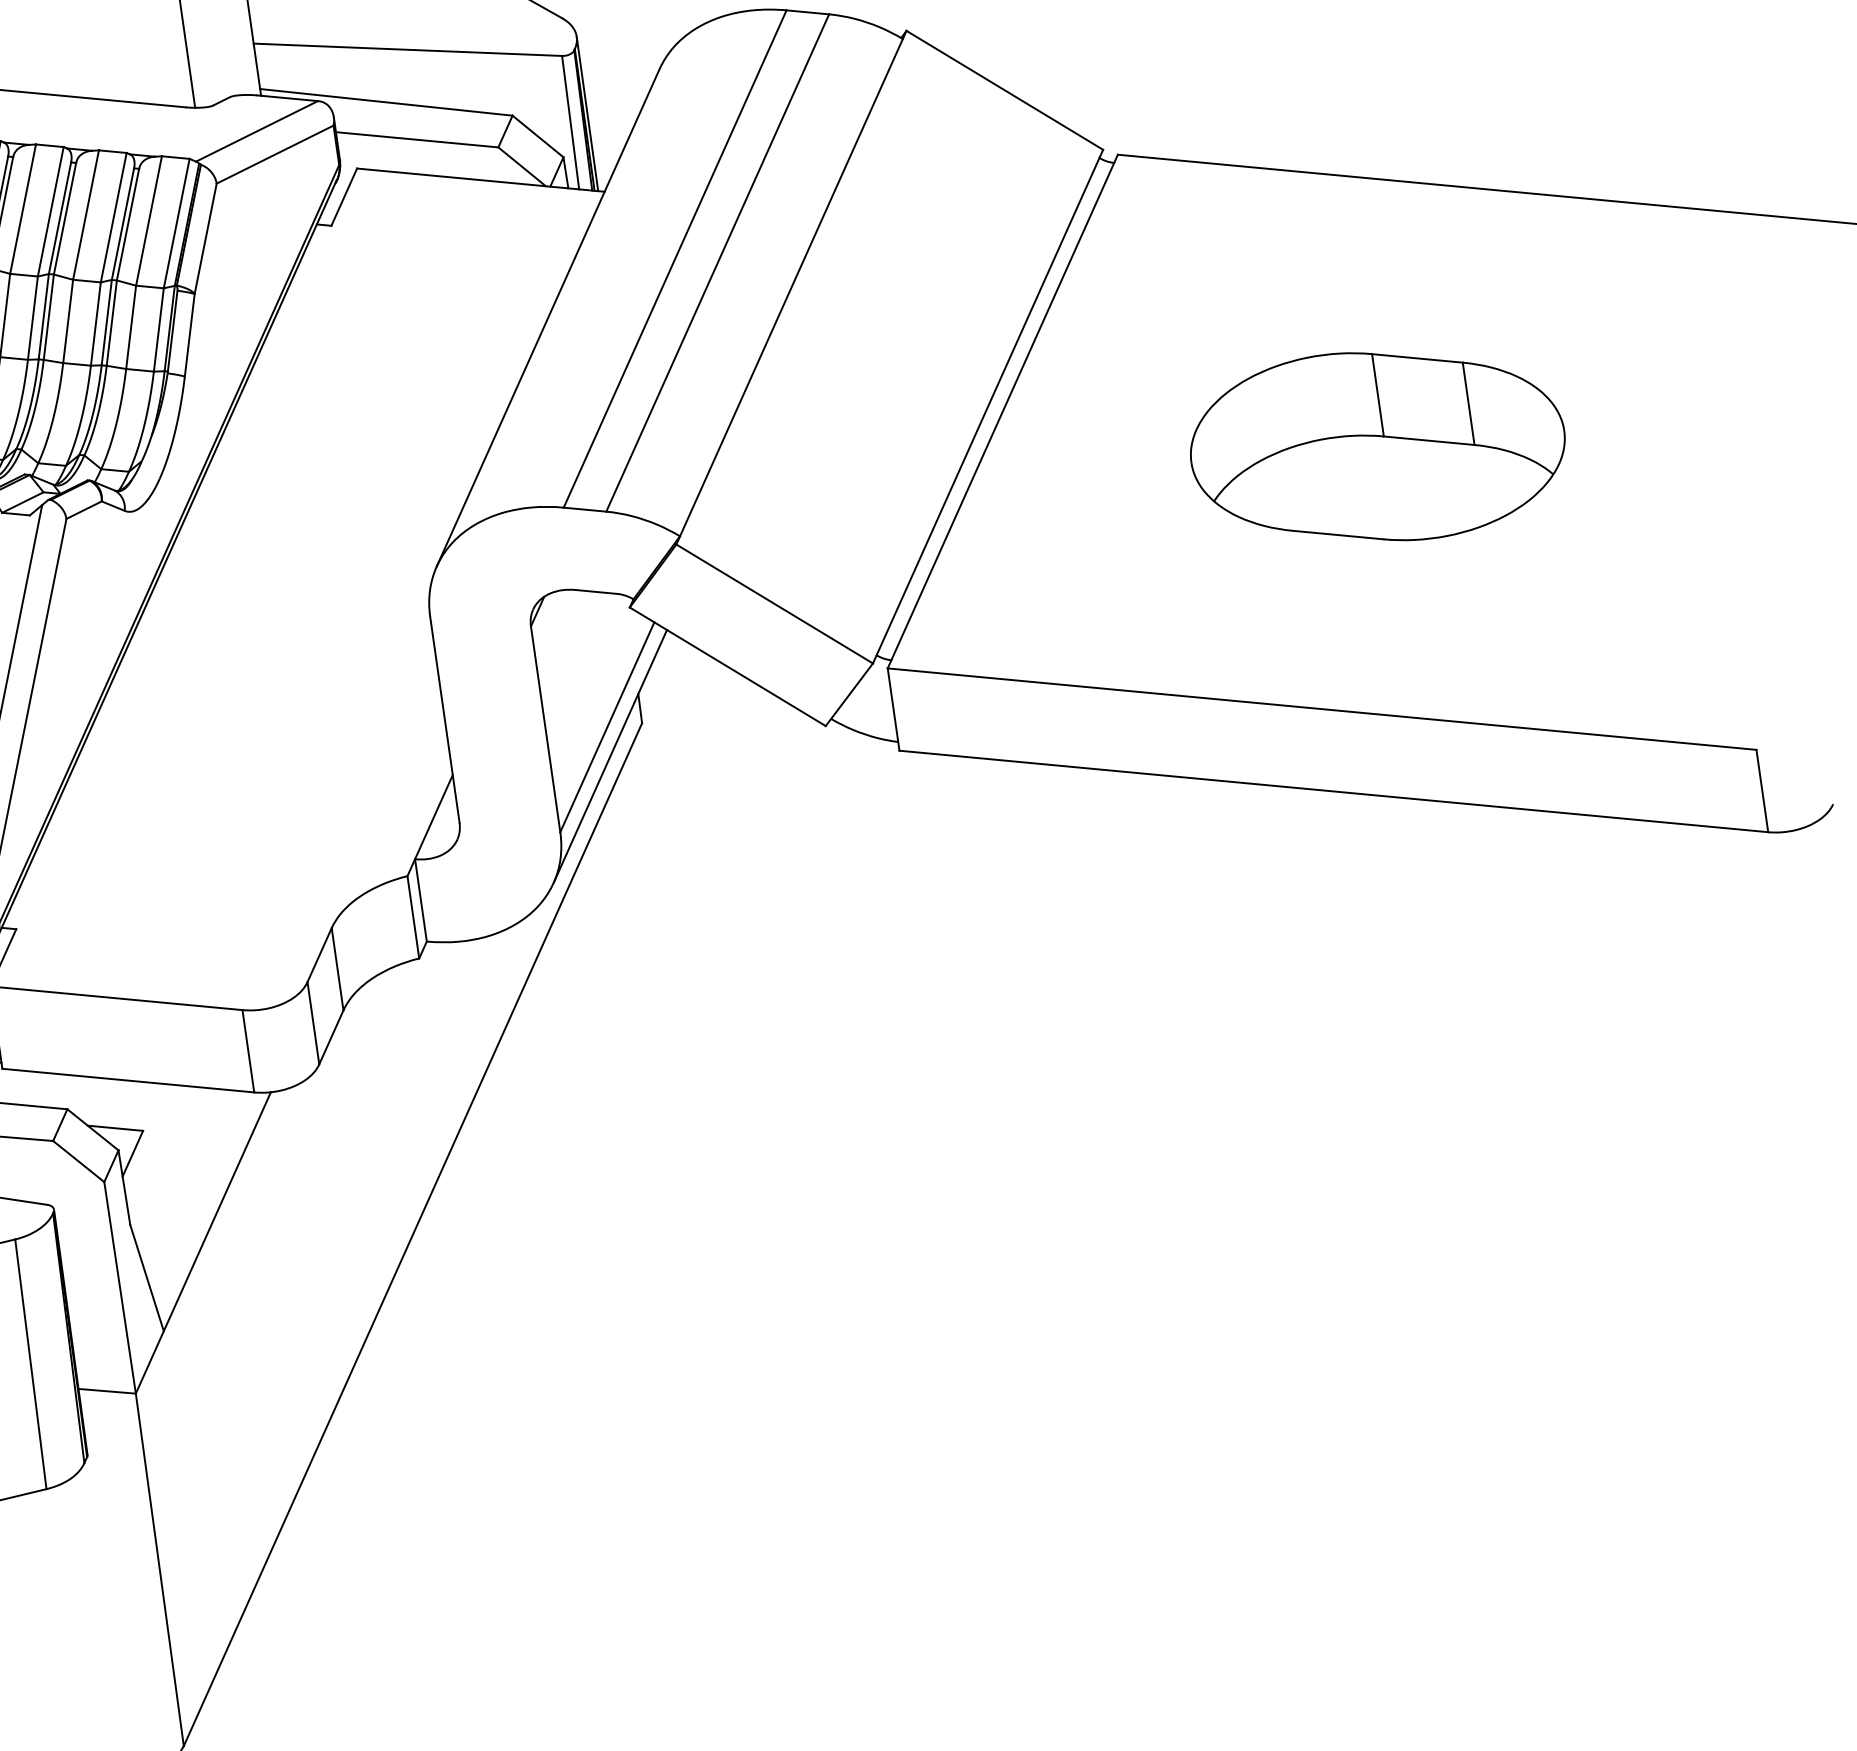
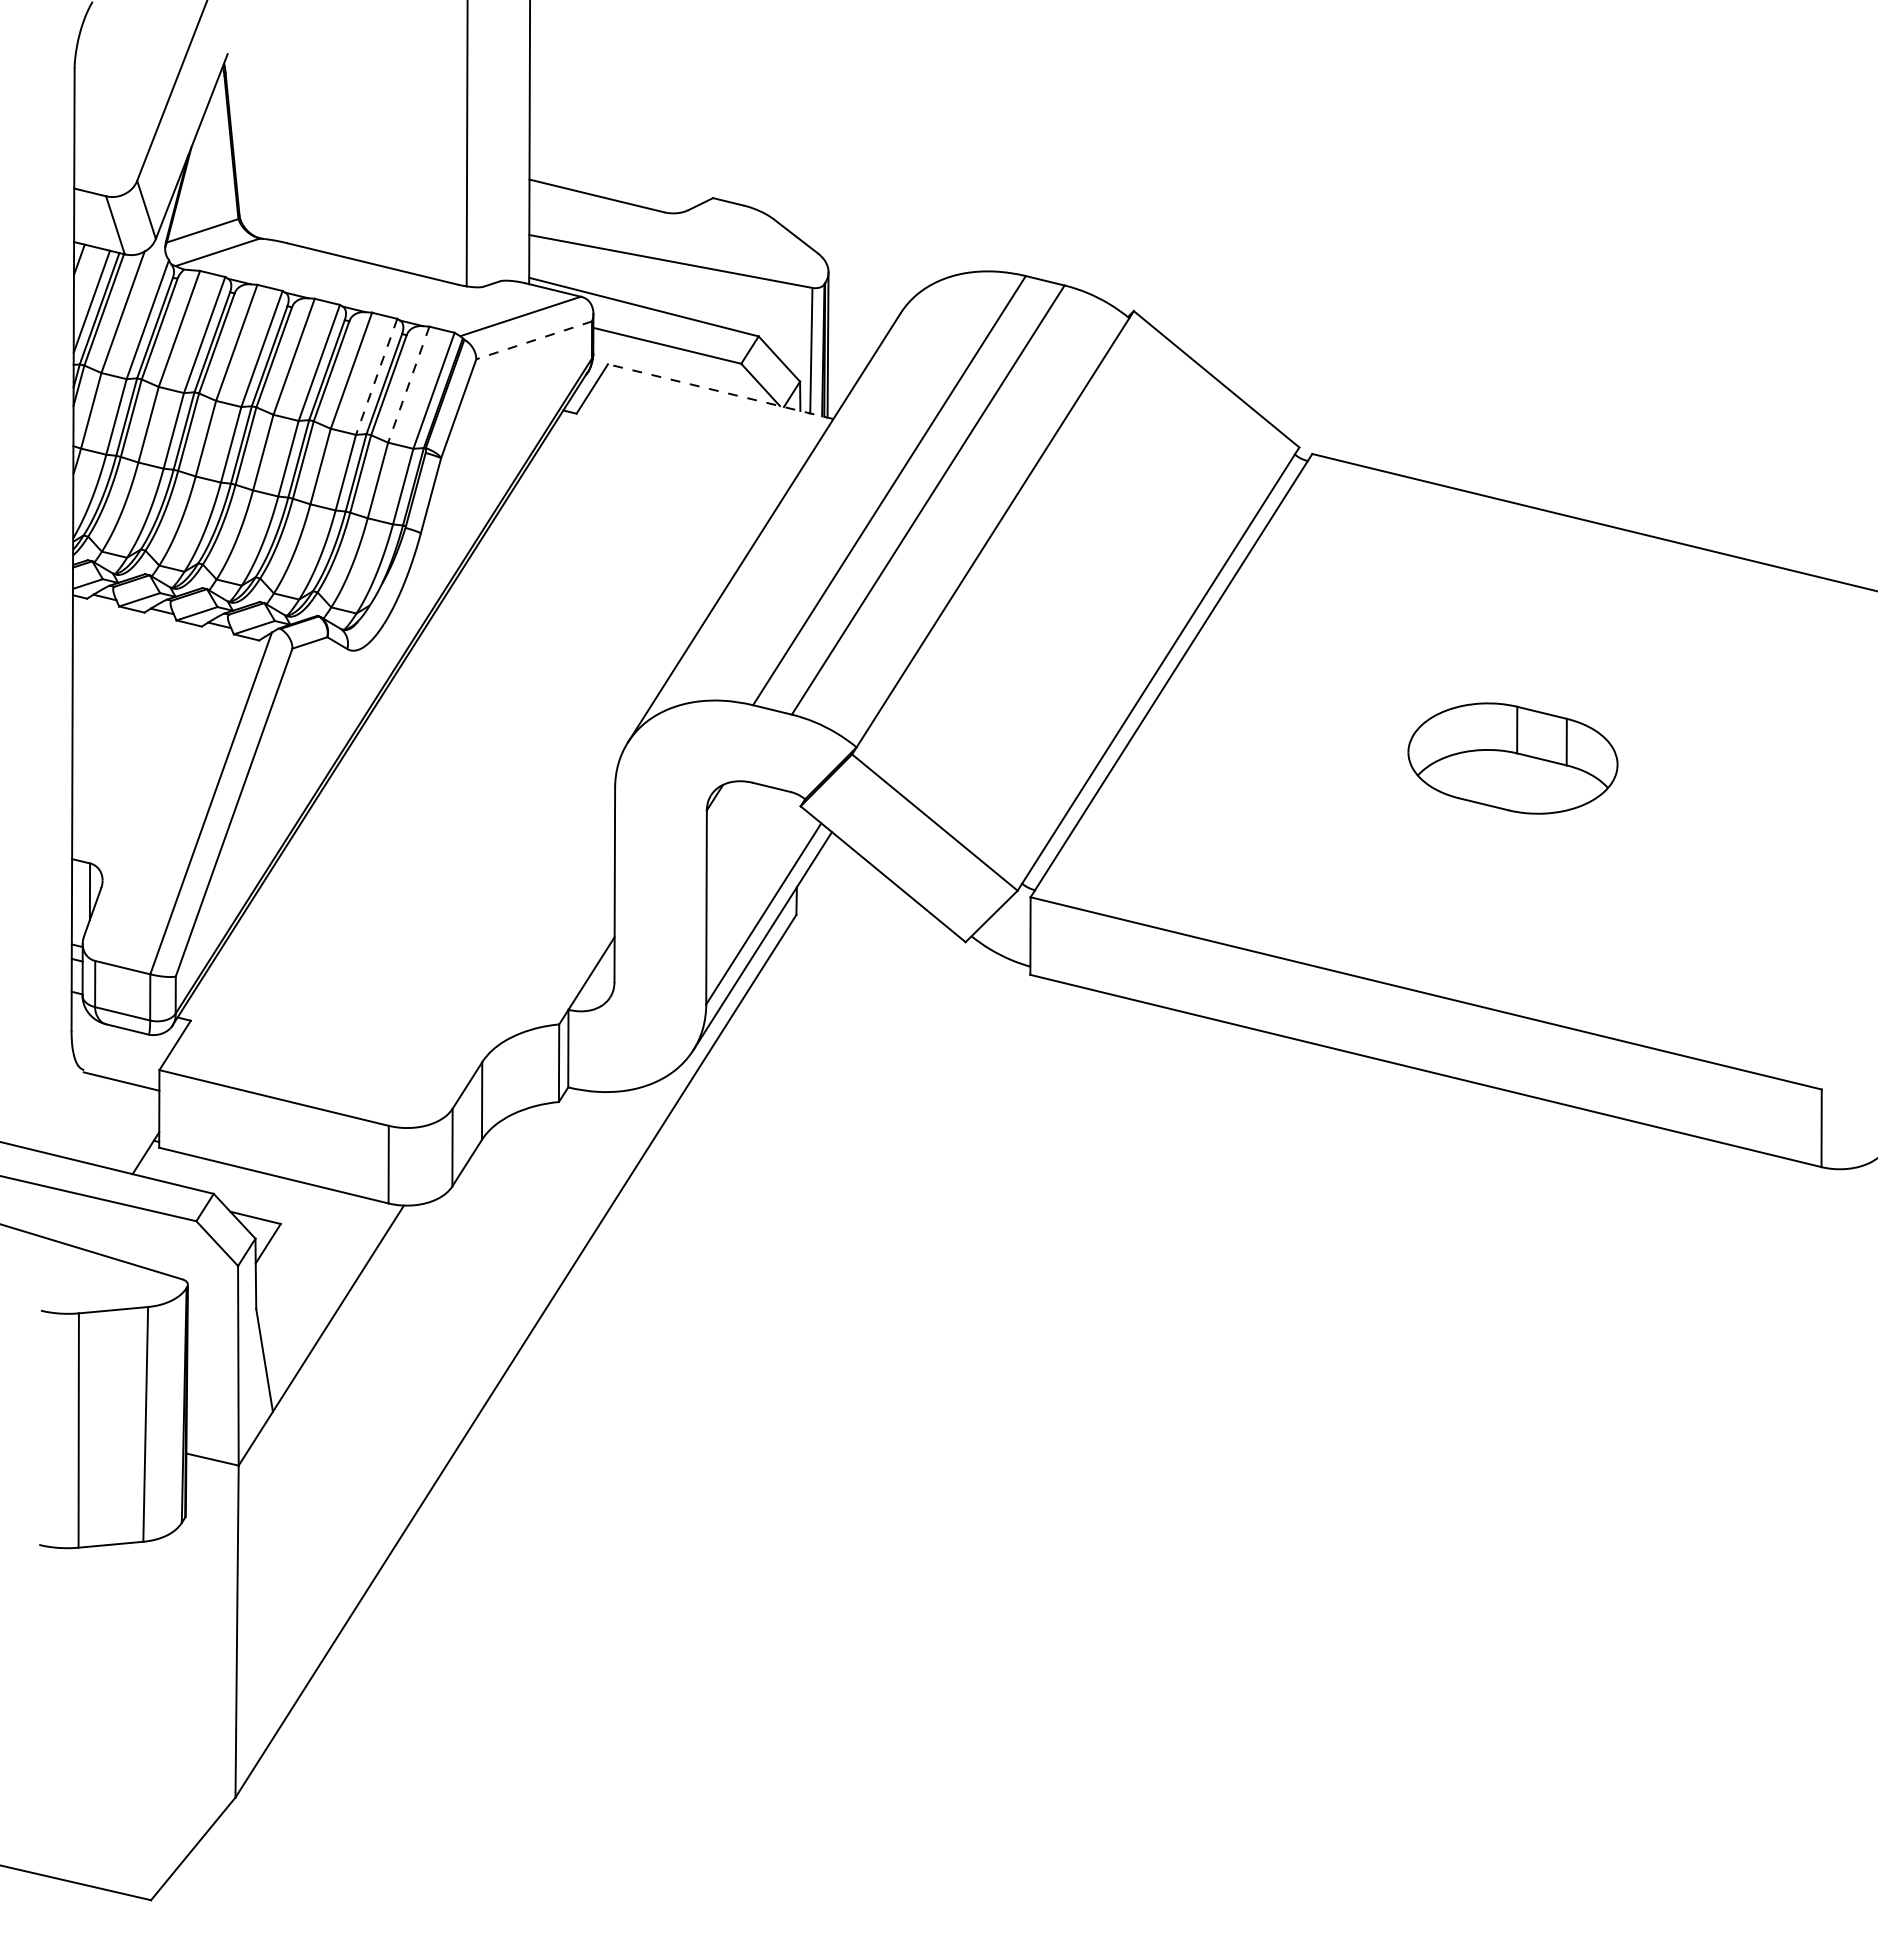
line: (275, 154) -> (534, 340), solid -> dashed
line: (480, 180) -> (720, 391), solid -> dashed
line: (113, 217) -> (376, 376), solid -> dashed
line: (148, 220) -> (408, 384), solid -> dashed
part: (1377, 446) -> (1512, 758), size x0.6

